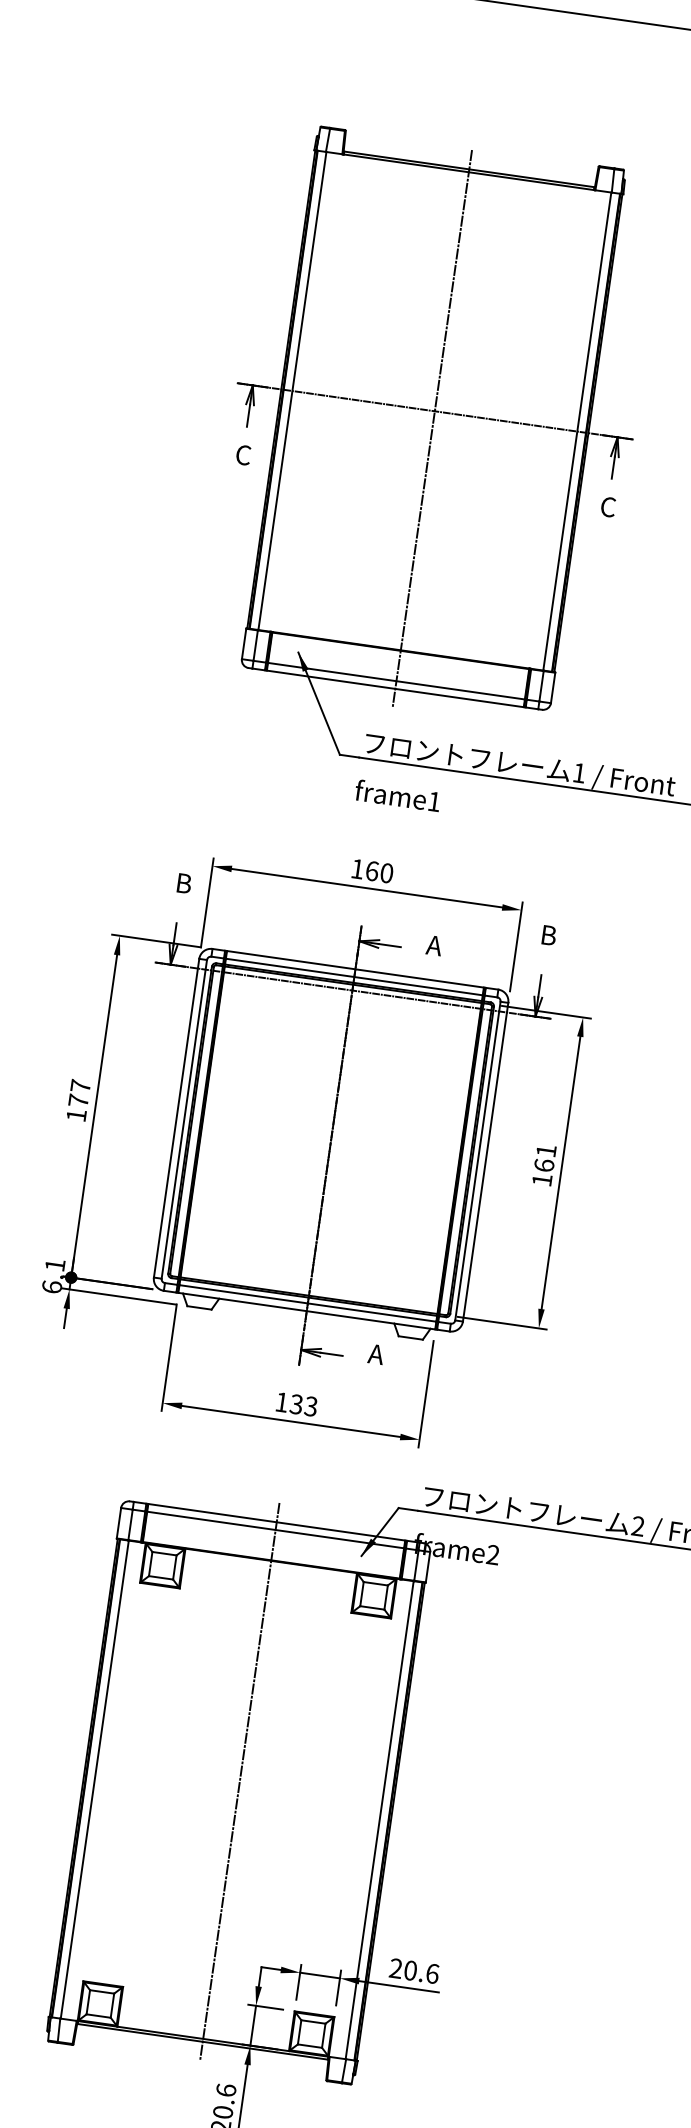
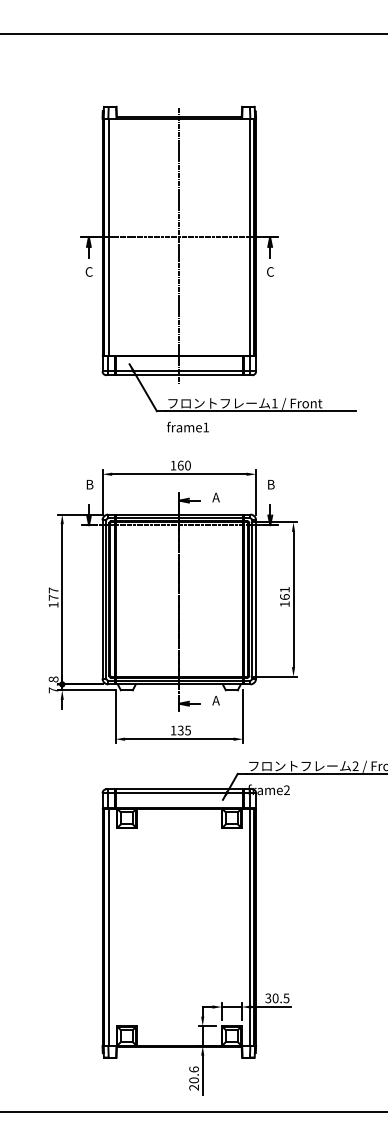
text: (53, 1275) -> (53, 684), 6.1 -> 7.8
text: (310, 1404) -> (187, 729), 133 -> 135
line: (240, 1782) -> (179, 918), removed
text: (414, 1971) -> (277, 998), 20.6 -> 30.5

